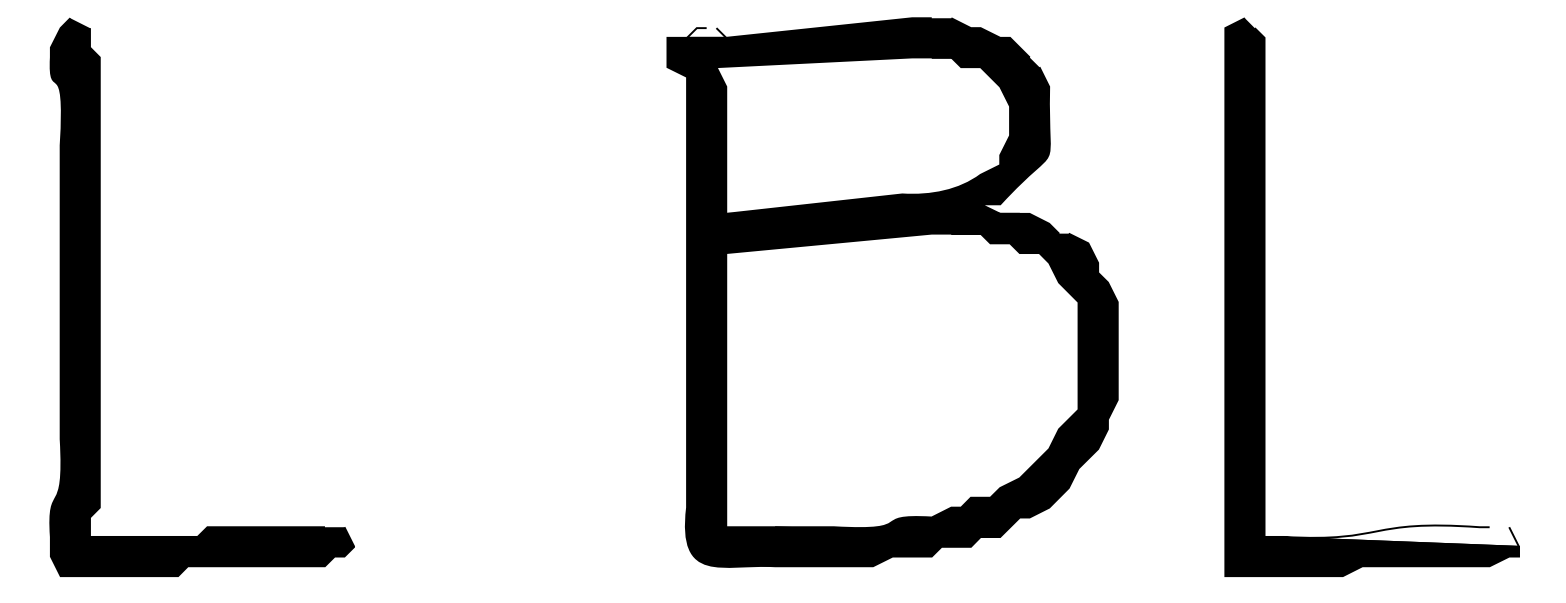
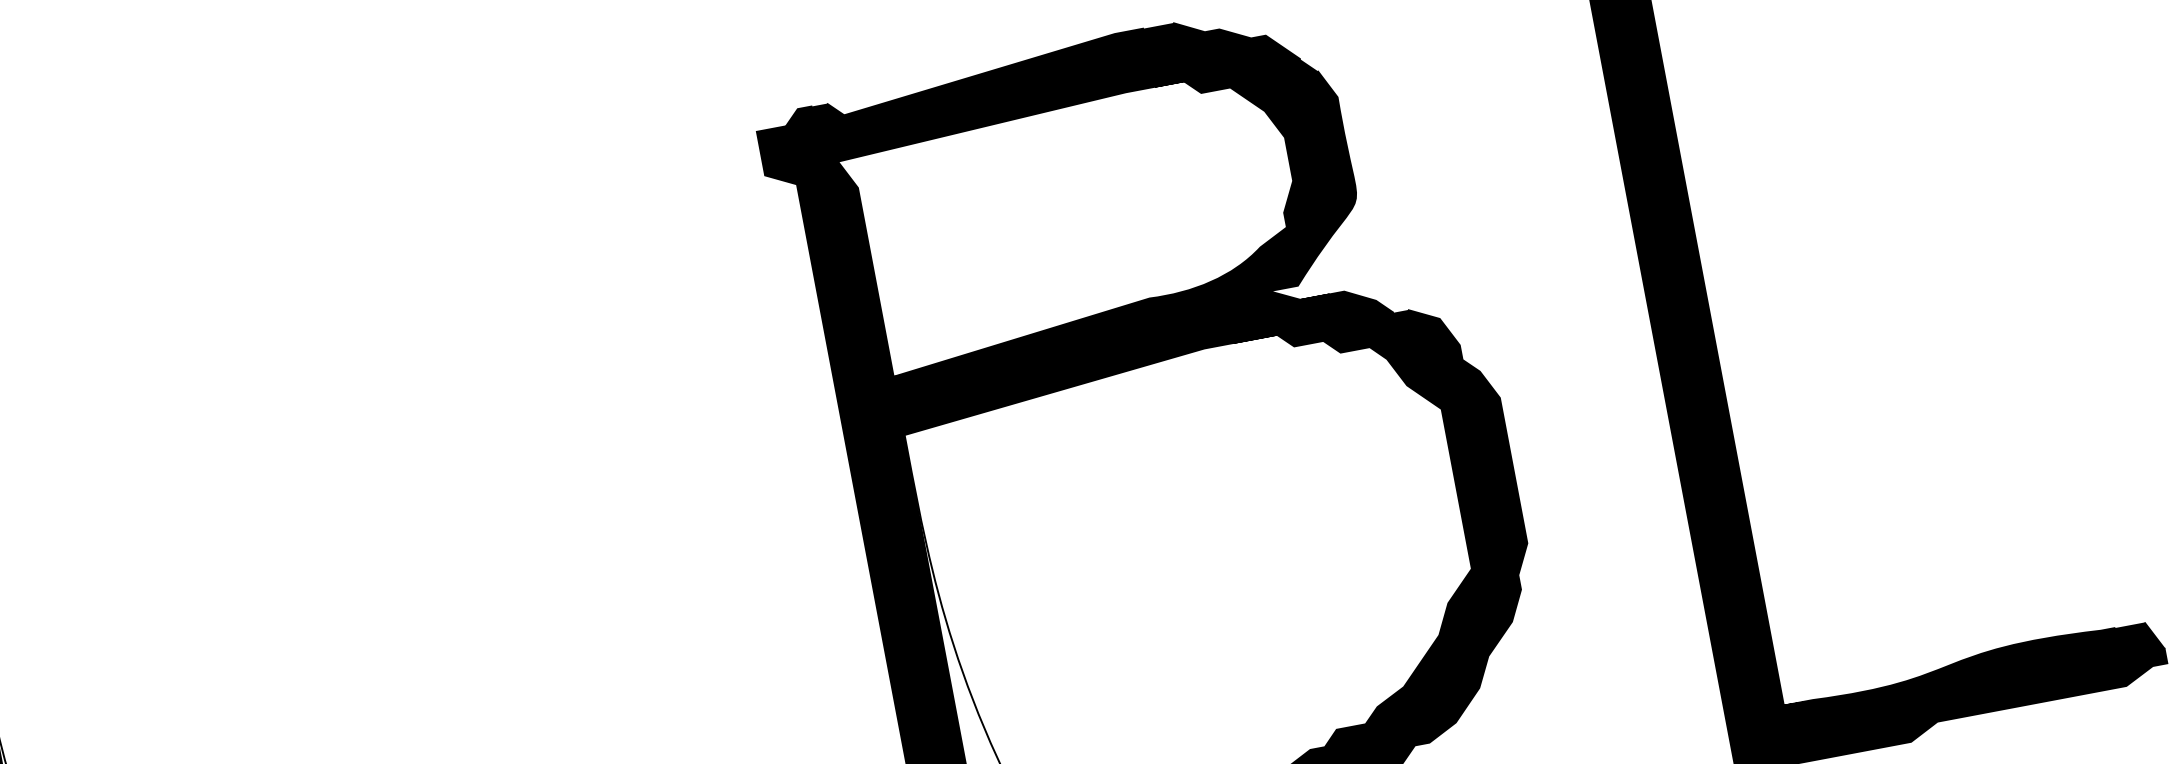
fill: (706, 32) -> (813, 112), added
fill: (1391, 535) -> (1972, 667), added

